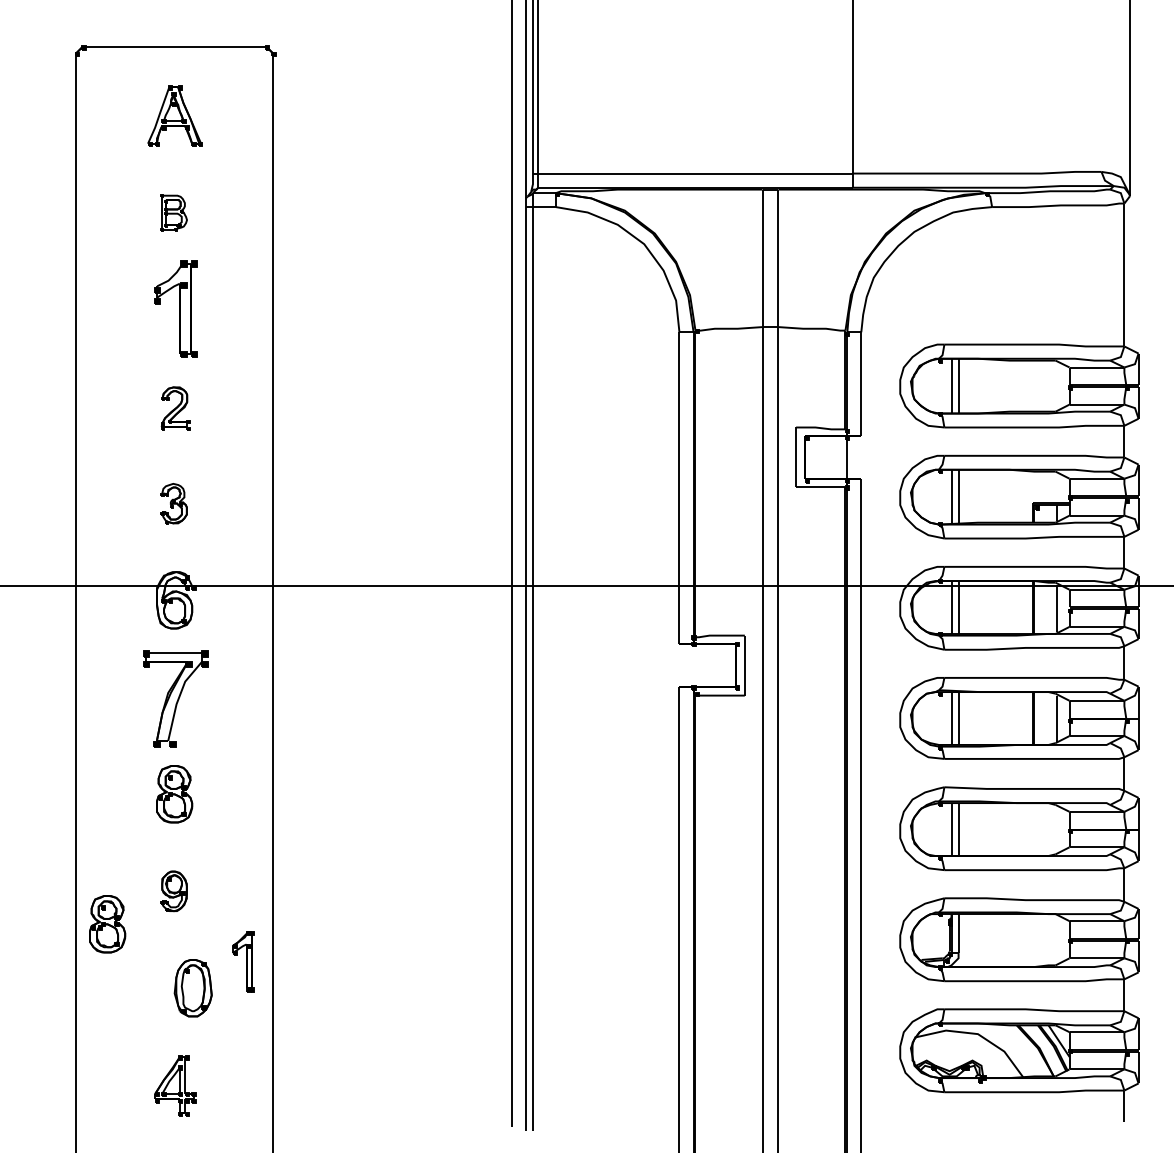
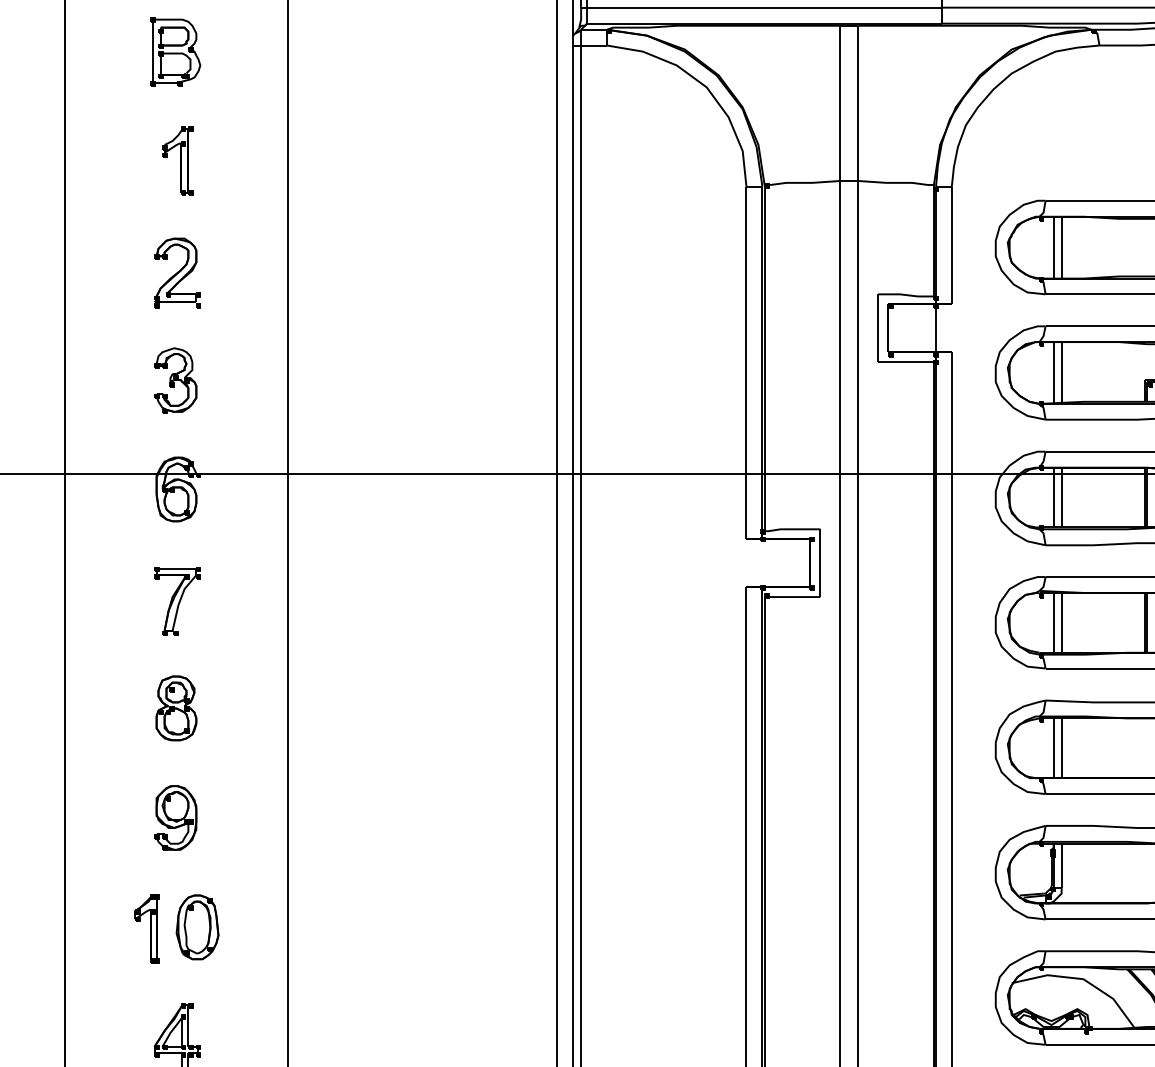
part: (173, 212) -> (175, 51), size x1.67
part: (175, 309) -> (177, 161), size x0.62
part: (175, 408) -> (177, 272), size x1.43
part: (174, 503) -> (176, 380), size x1.43
part: (175, 699) -> (177, 601), size x0.62
part: (174, 891) -> (176, 818), size x1.43
part: (107, 924) -> (100, 855), removed
part: (243, 961) -> (147, 928), moved

